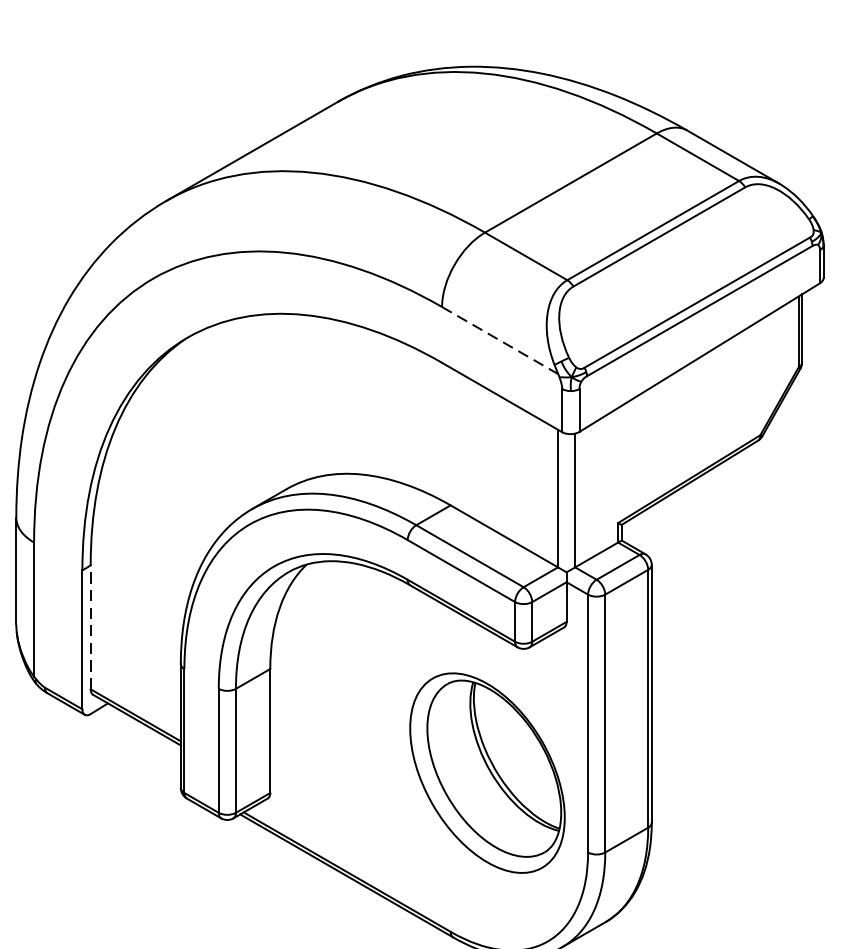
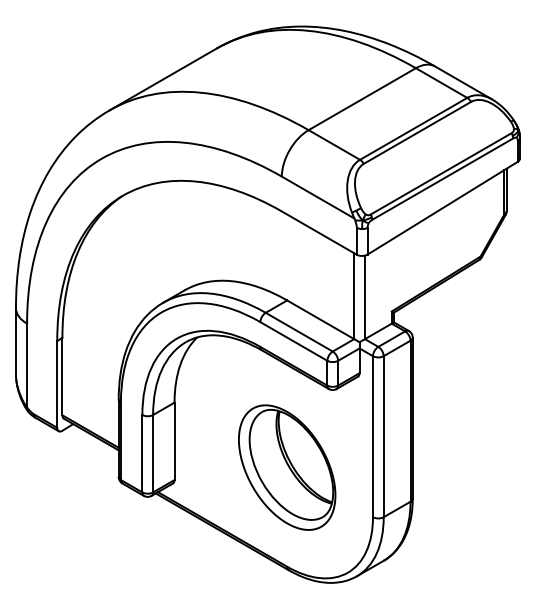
line: (500, 340) -> (318, 197), dashed -> solid
line: (90, 627) -> (62, 376), dashed -> solid
part: (487, 772) -> (287, 467), moved

